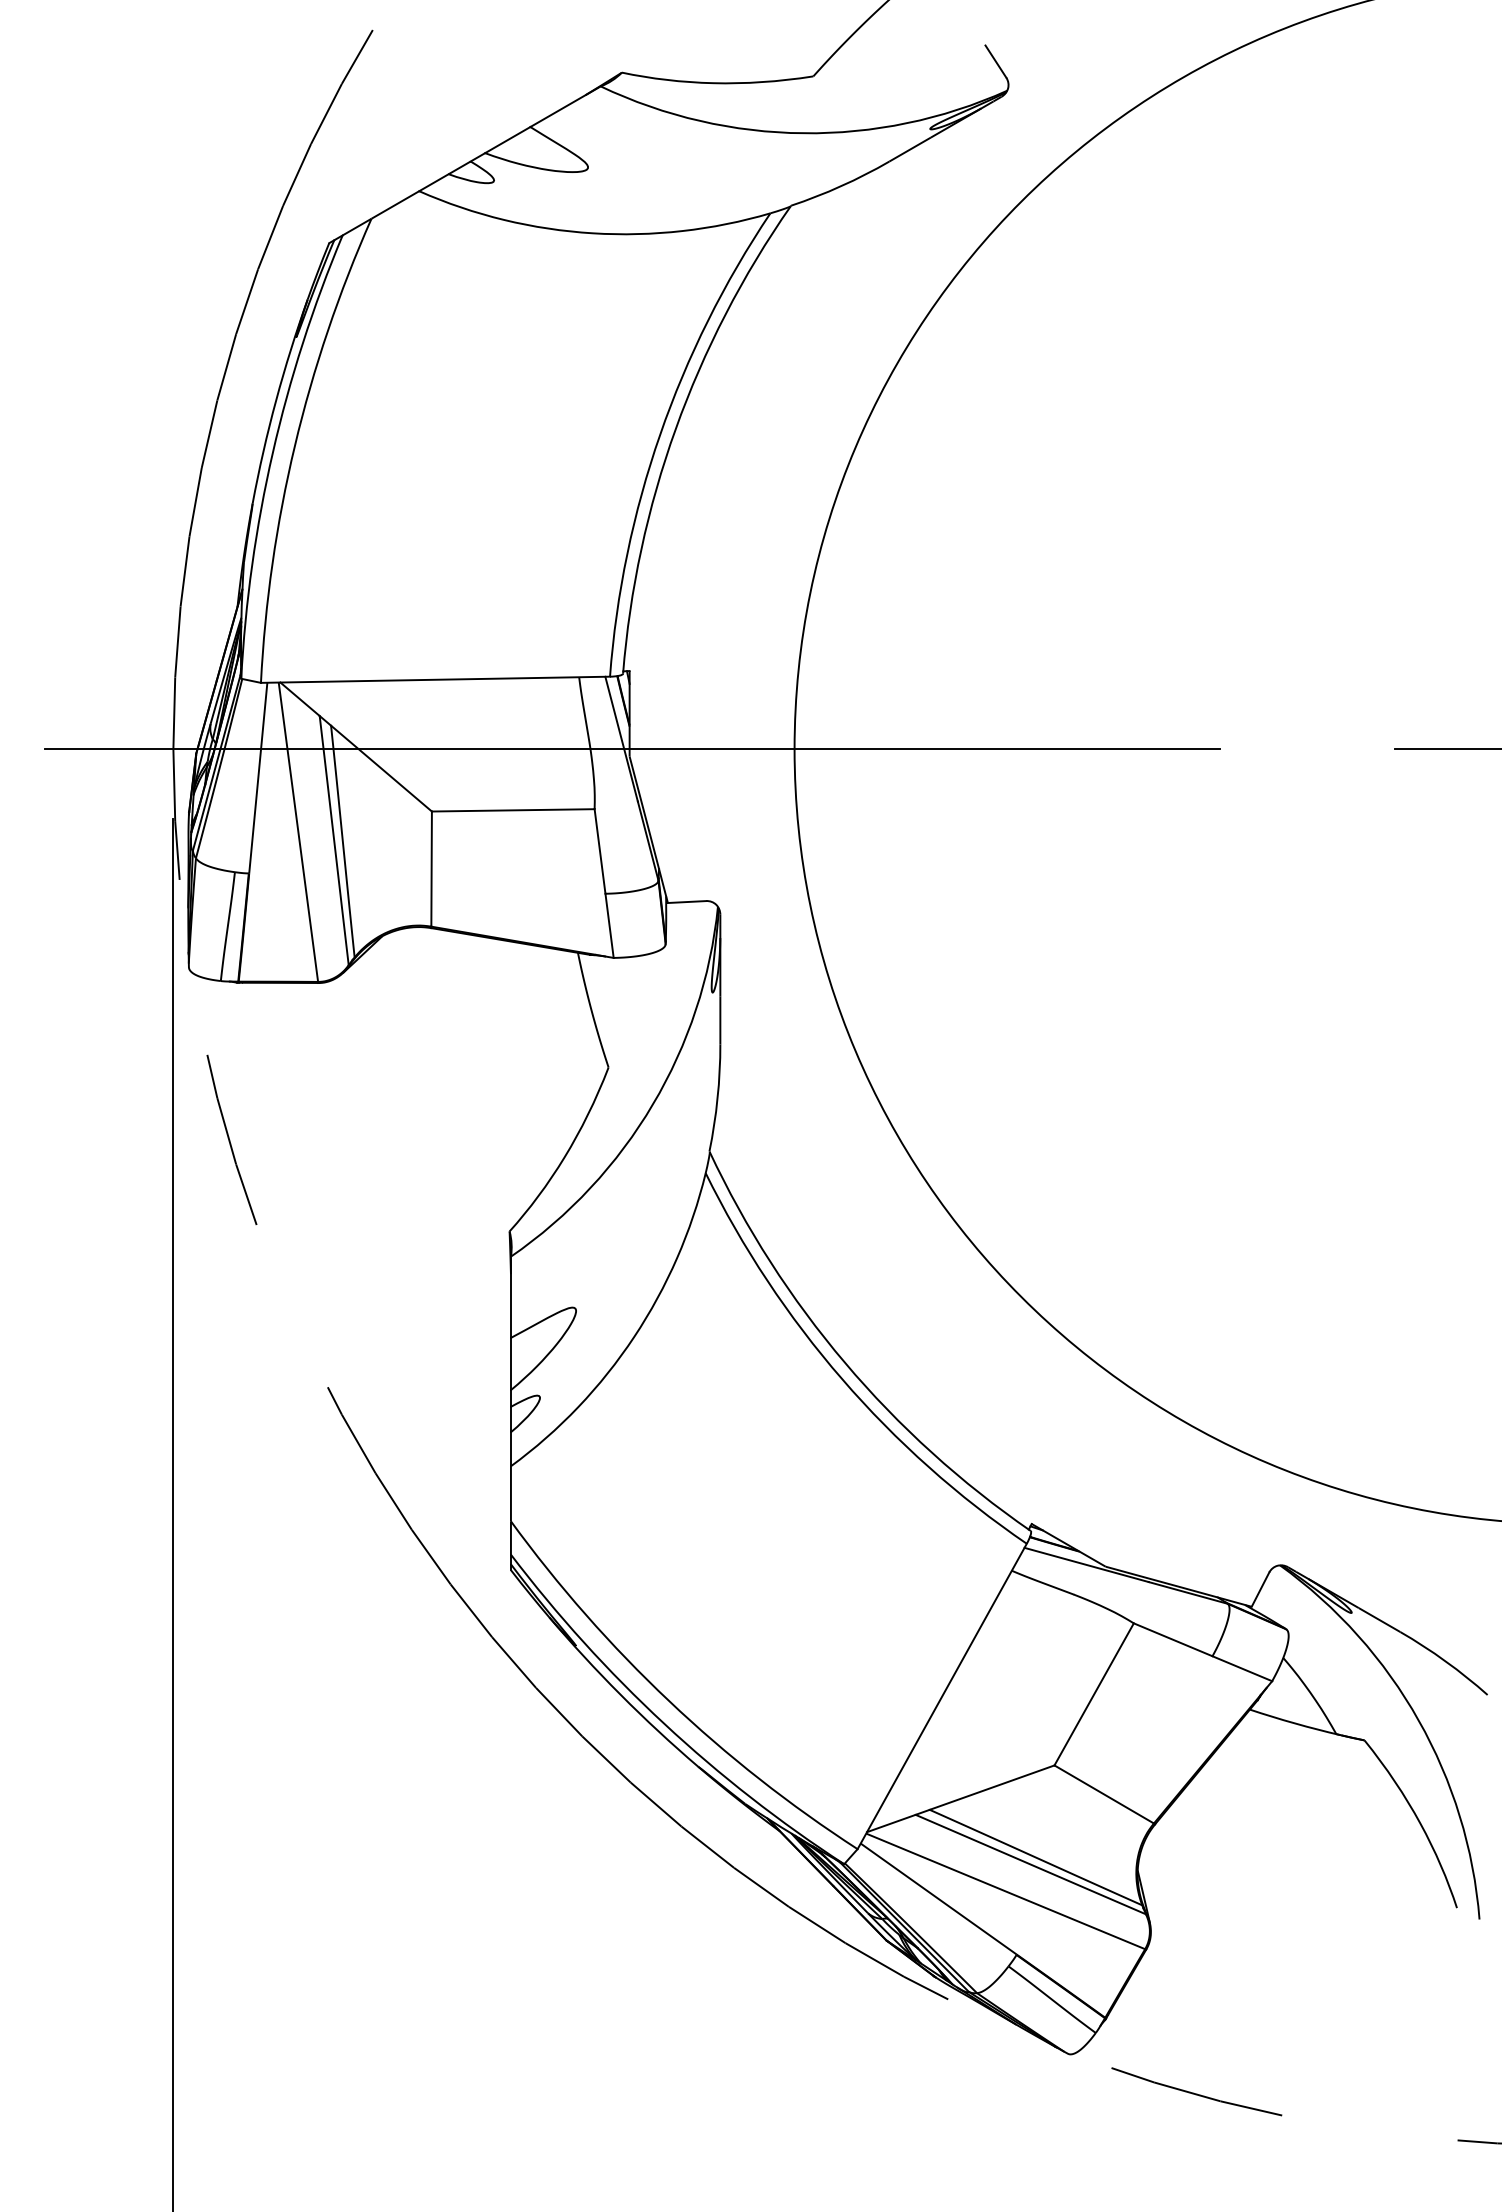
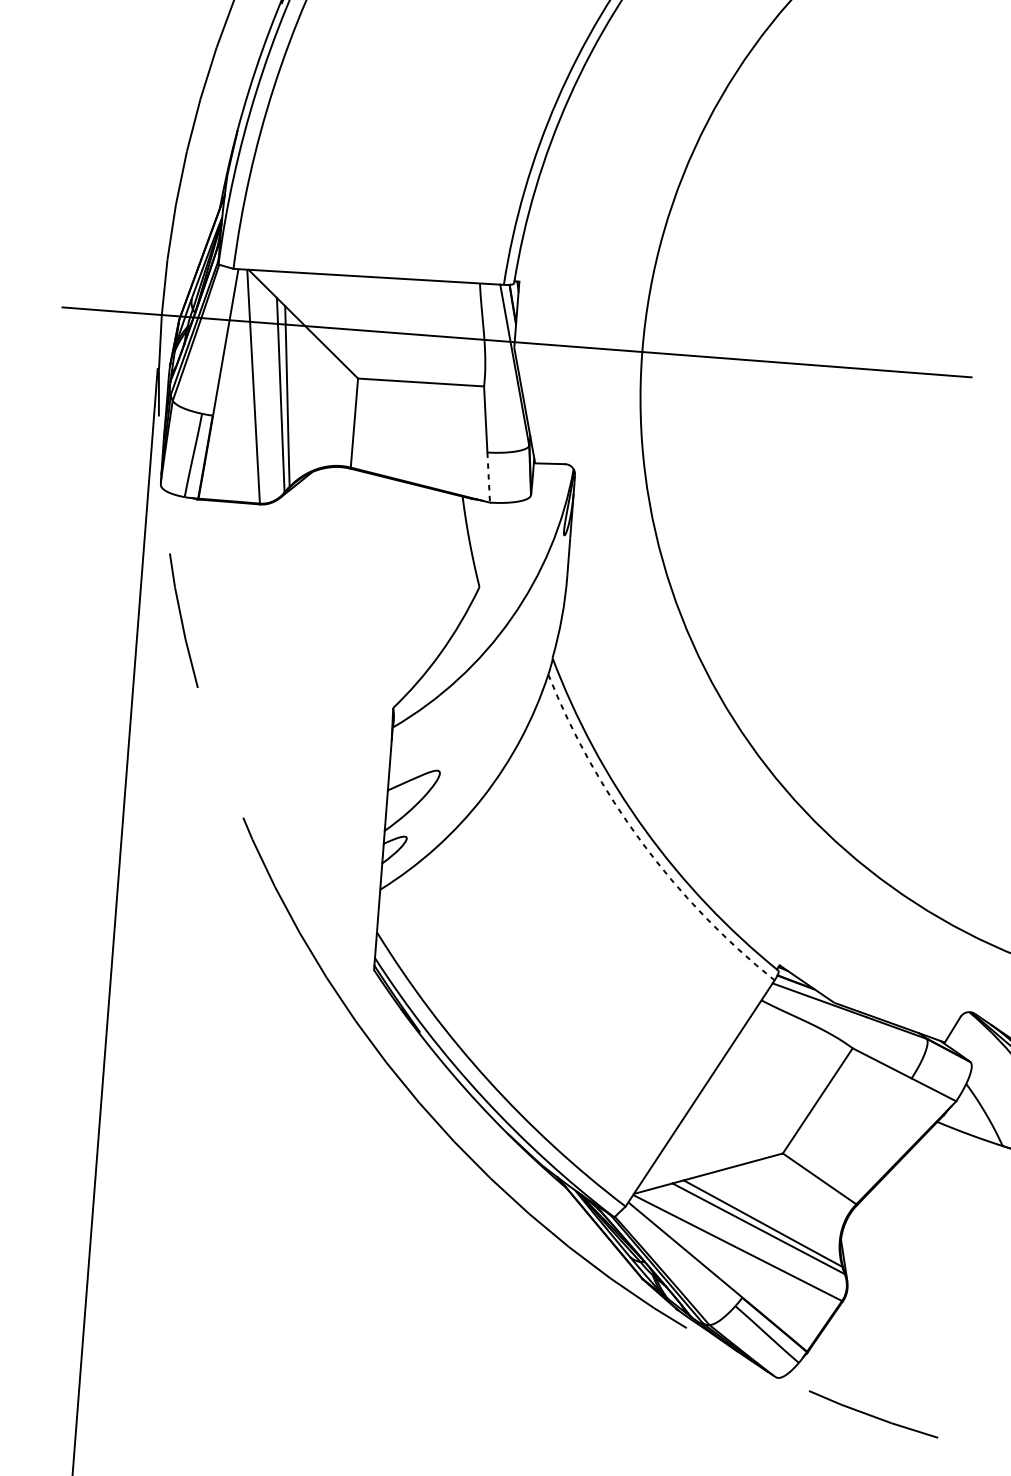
line: (609, 926) -> (488, 478), solid -> dashed
arc: (842, 1379) -> (641, 842), solid -> dashed

